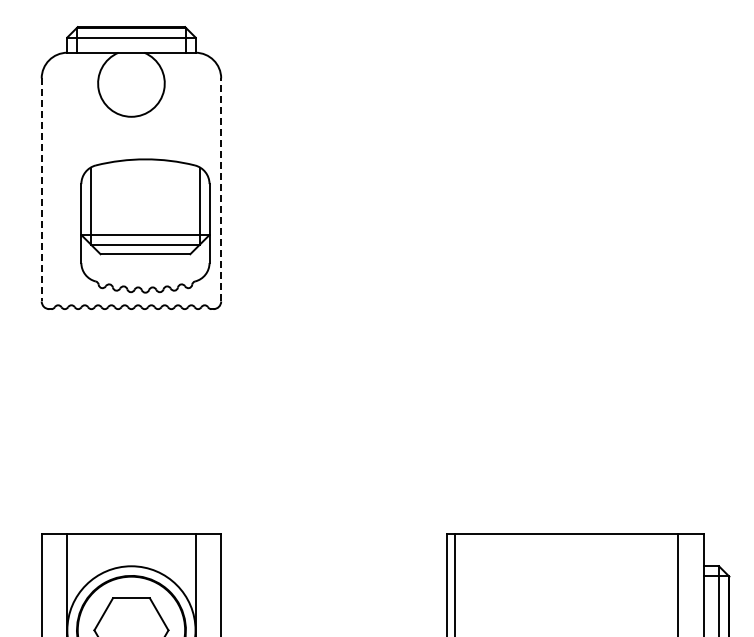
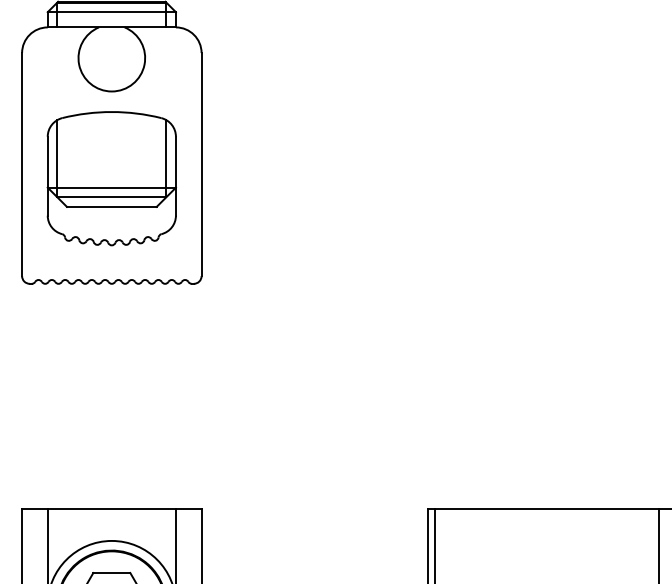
line: (41, 189) -> (21, 164), dashed -> solid
line: (221, 189) -> (201, 164), dashed -> solid
part: (145, 225) -> (111, 178), moved

